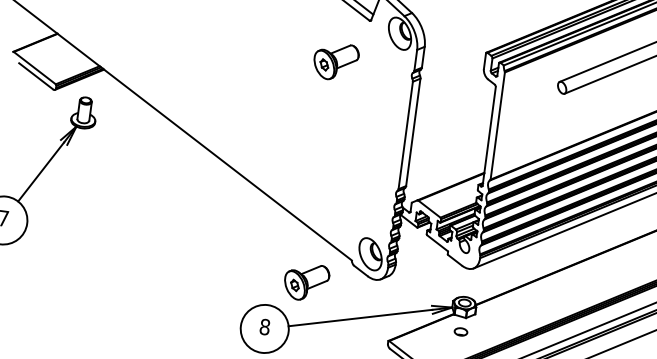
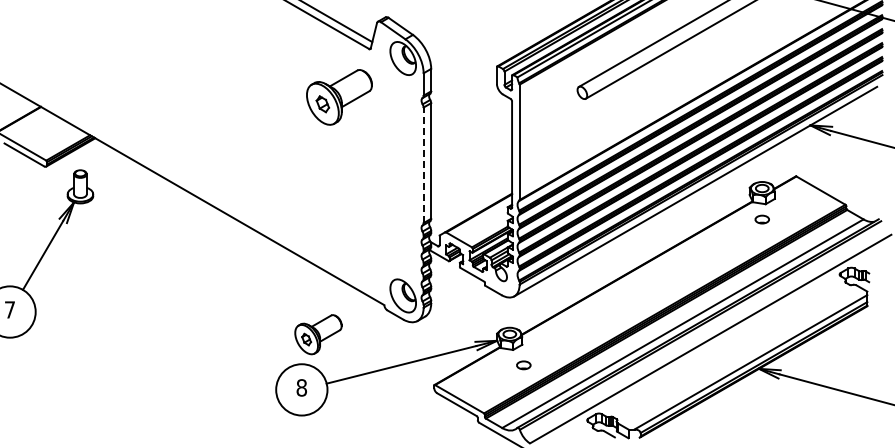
part: (336, 61) -> (339, 96), size x1.4
line: (405, 135) -> (423, 165), solid -> dashed
part: (306, 282) -> (318, 334), moved
part: (460, 332) -> (523, 365), moved

